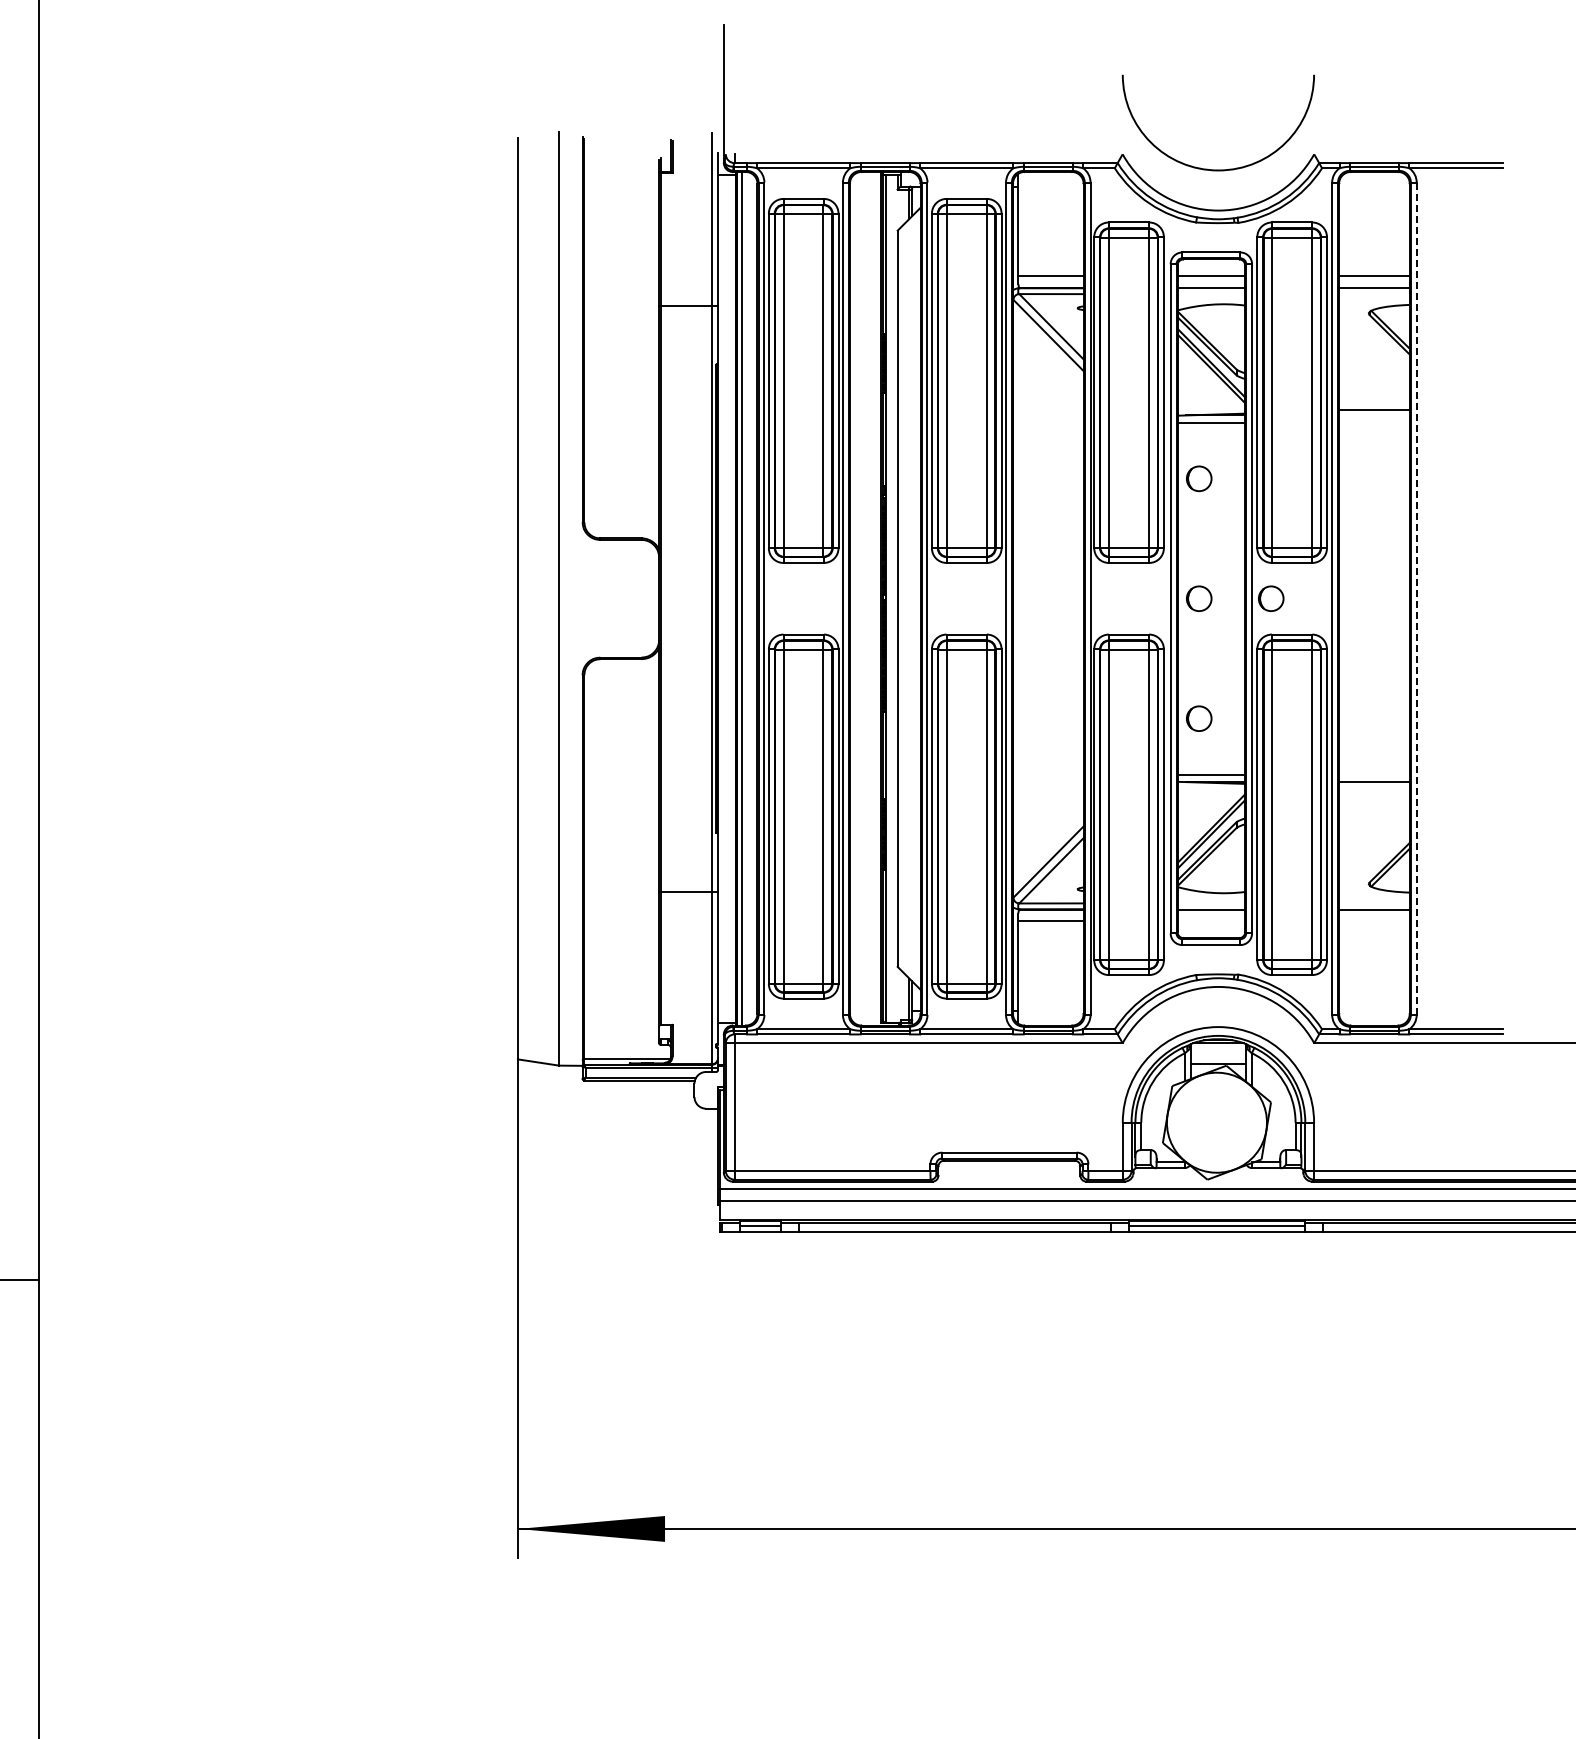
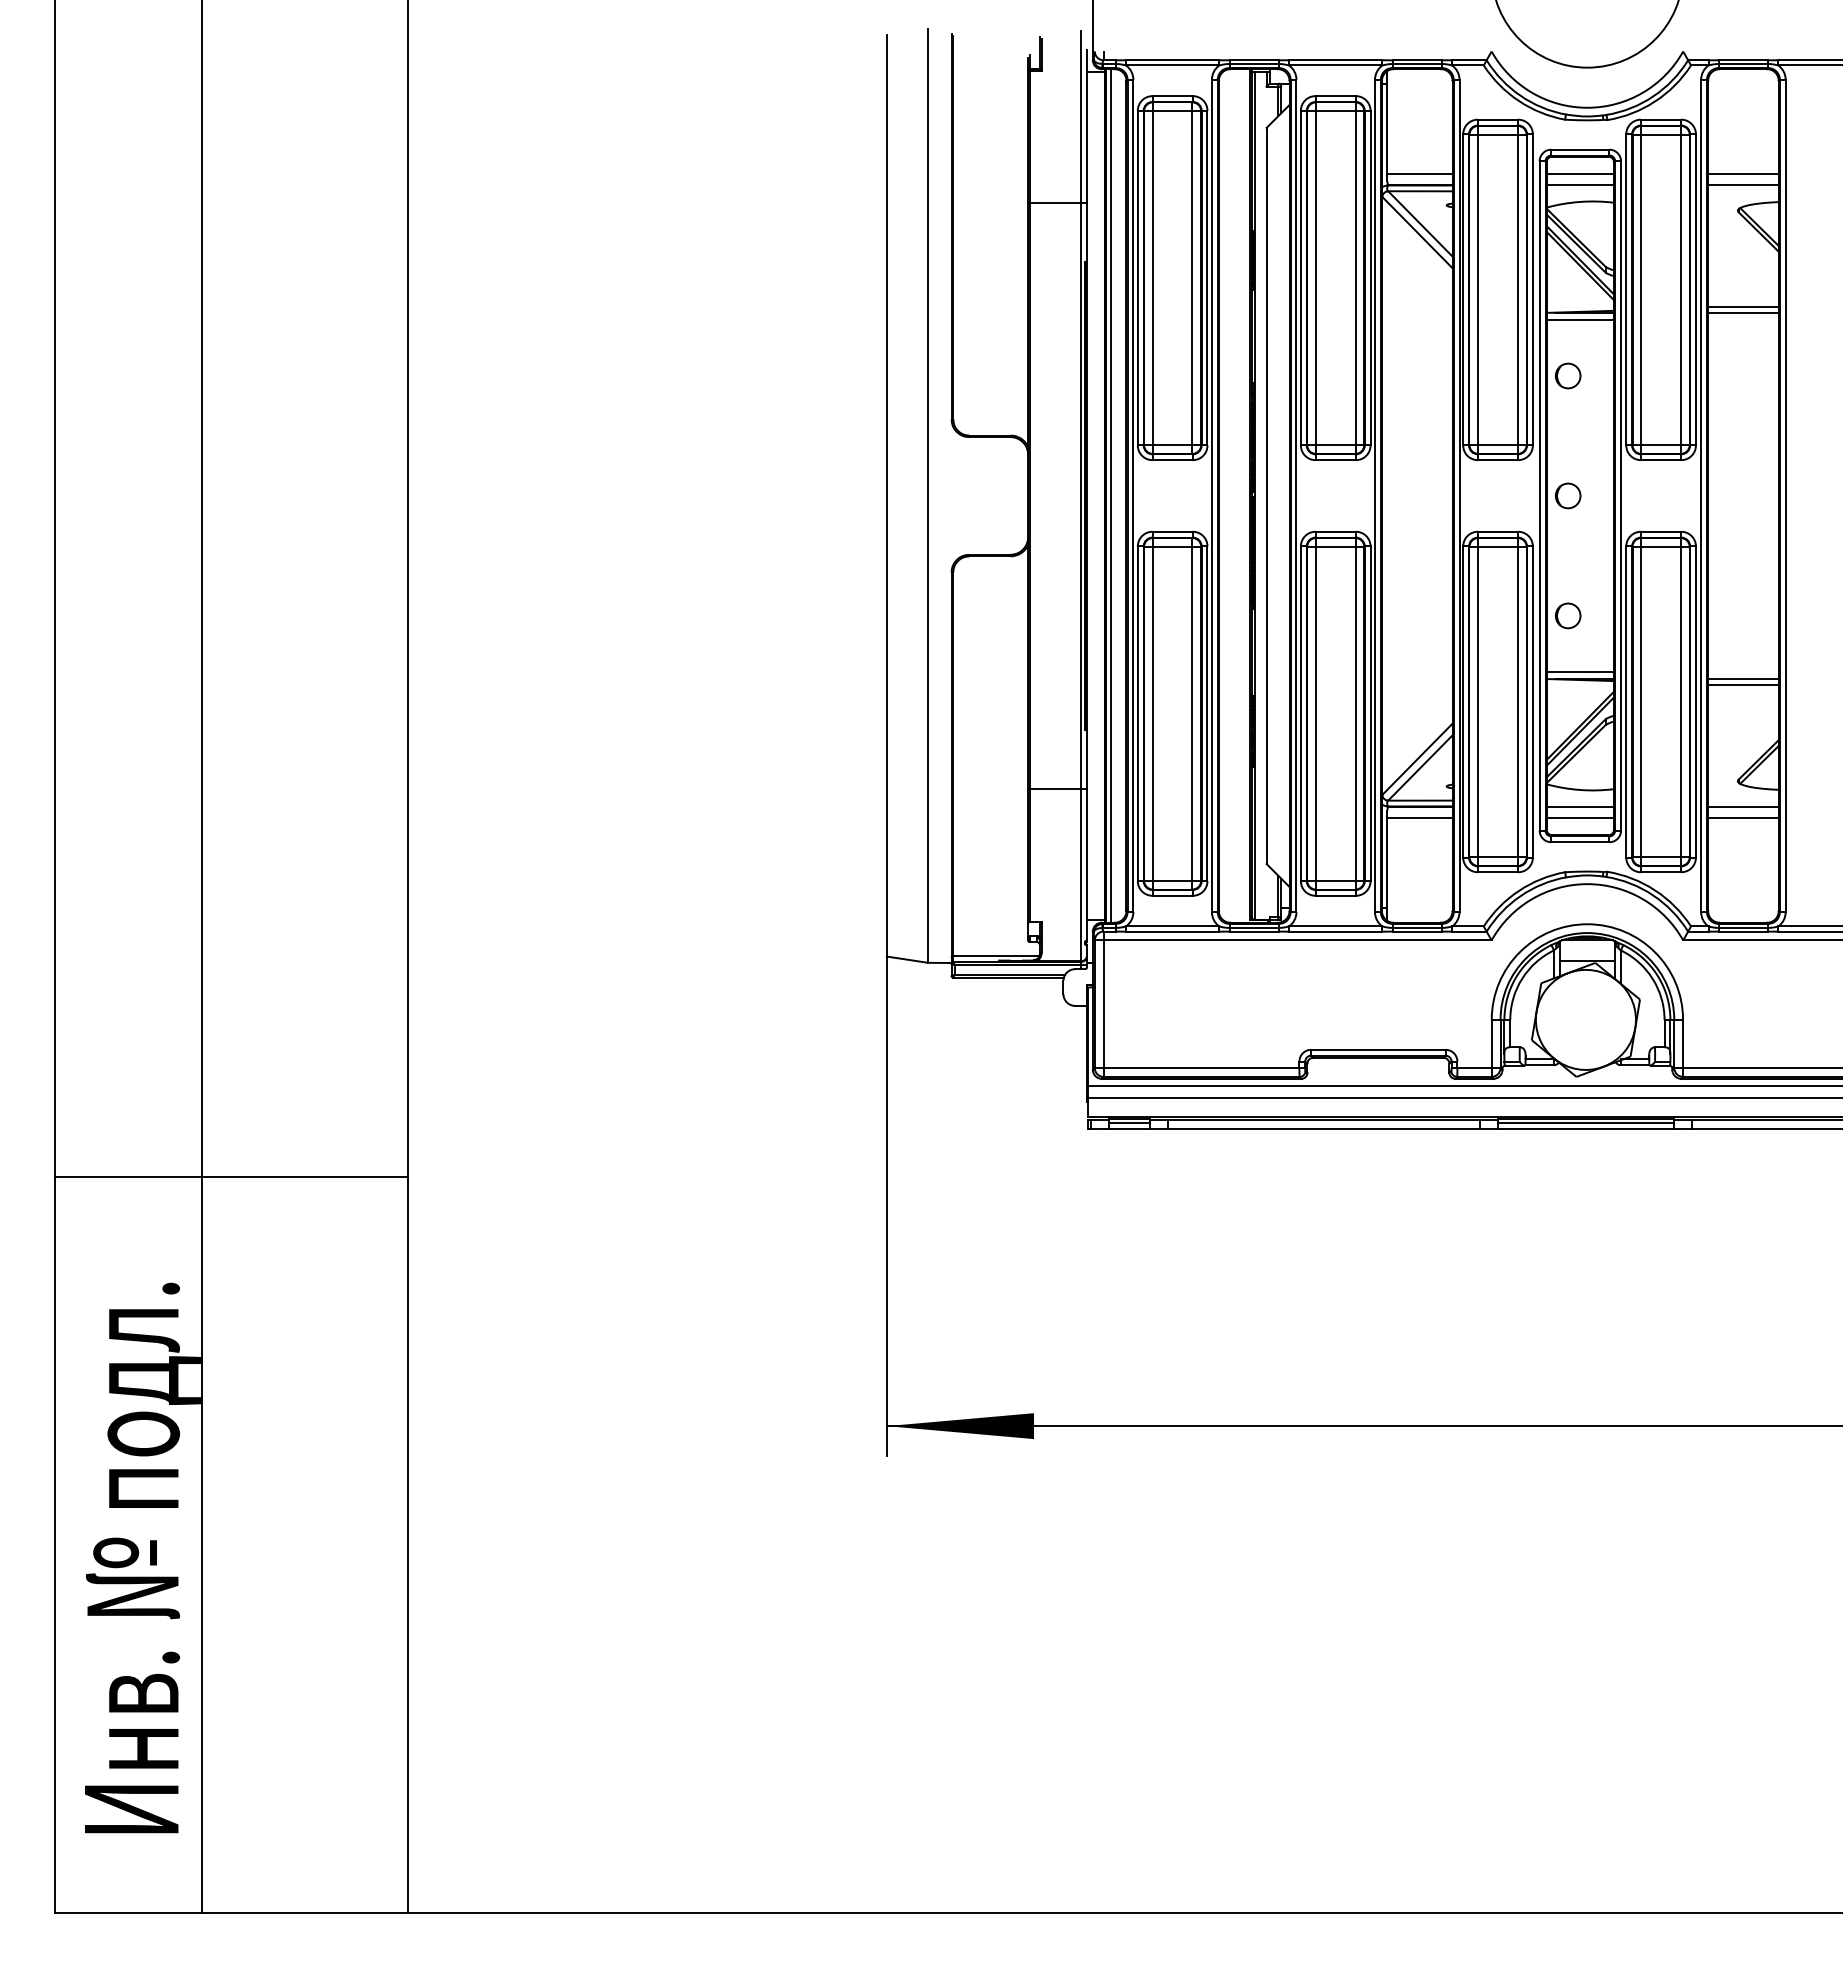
line: (1374, 415) -> (1743, 312), added
part: (1271, 598) -> (1640, 495), removed
line: (1416, 599) -> (1785, 496), dashed -> solid
line: (1374, 788) -> (1743, 685), added
line: (1211, 921) -> (1580, 818), added
line: (1374, 921) -> (1743, 818), added

